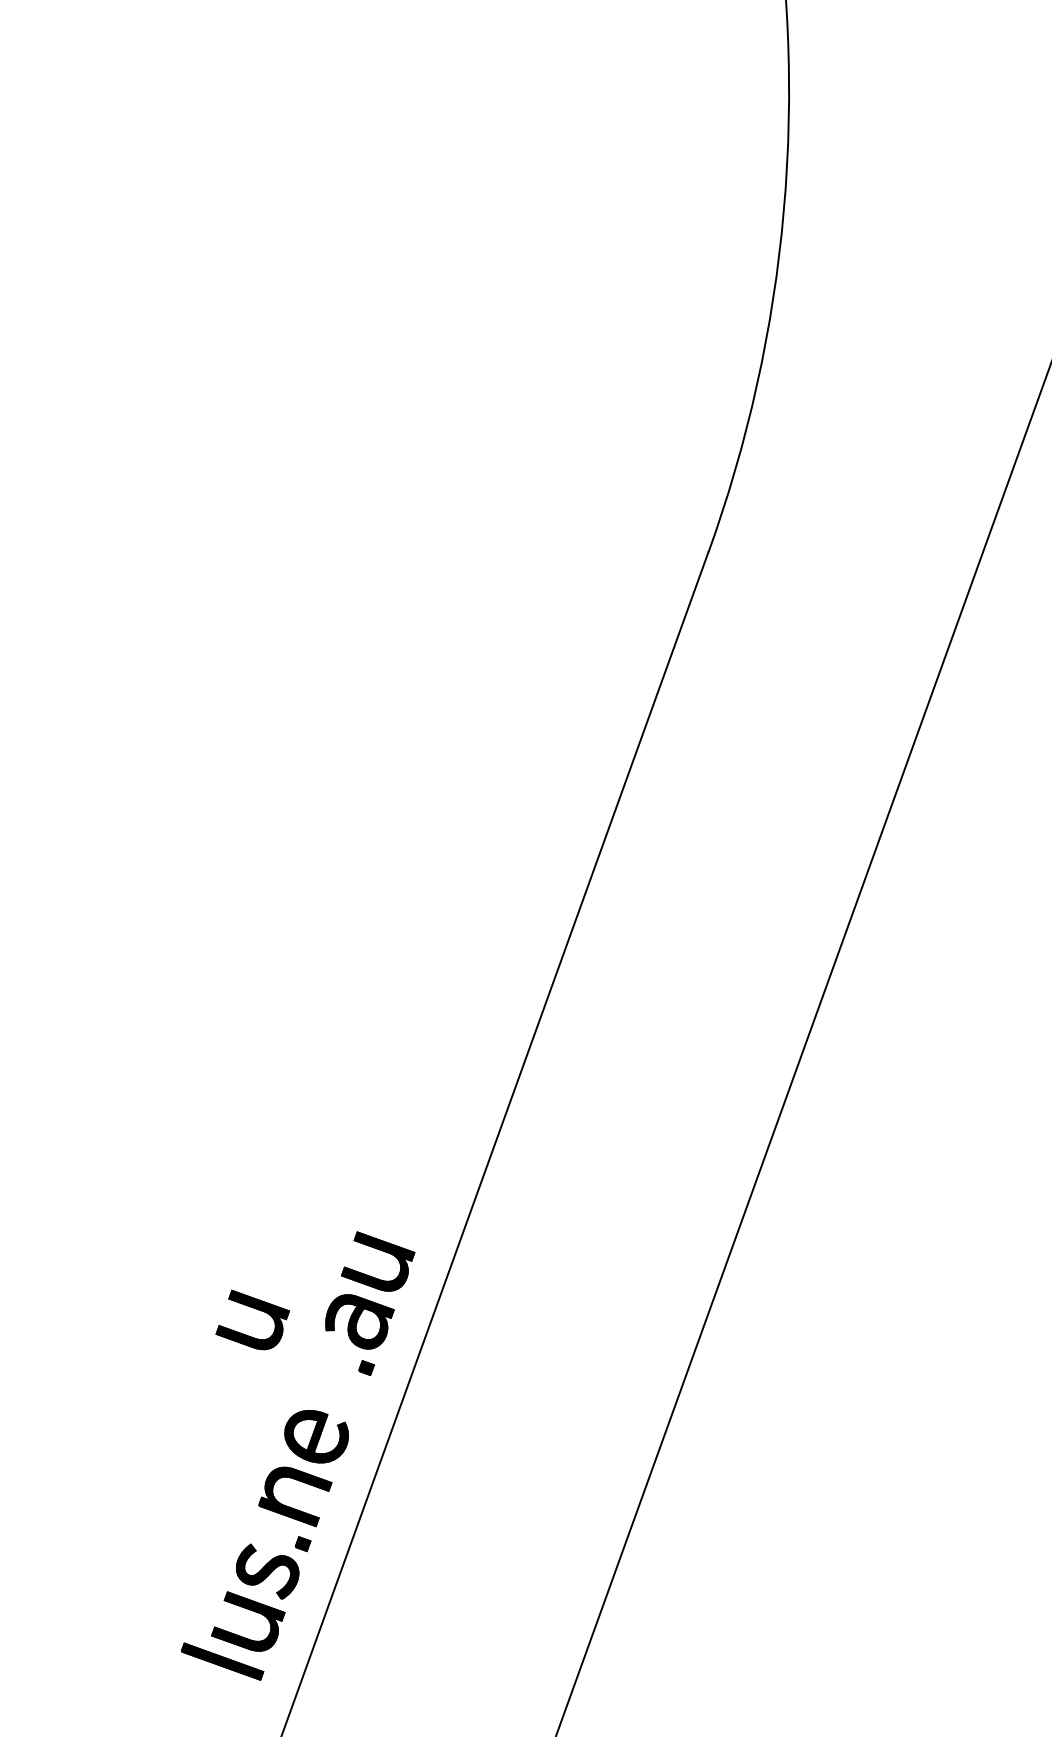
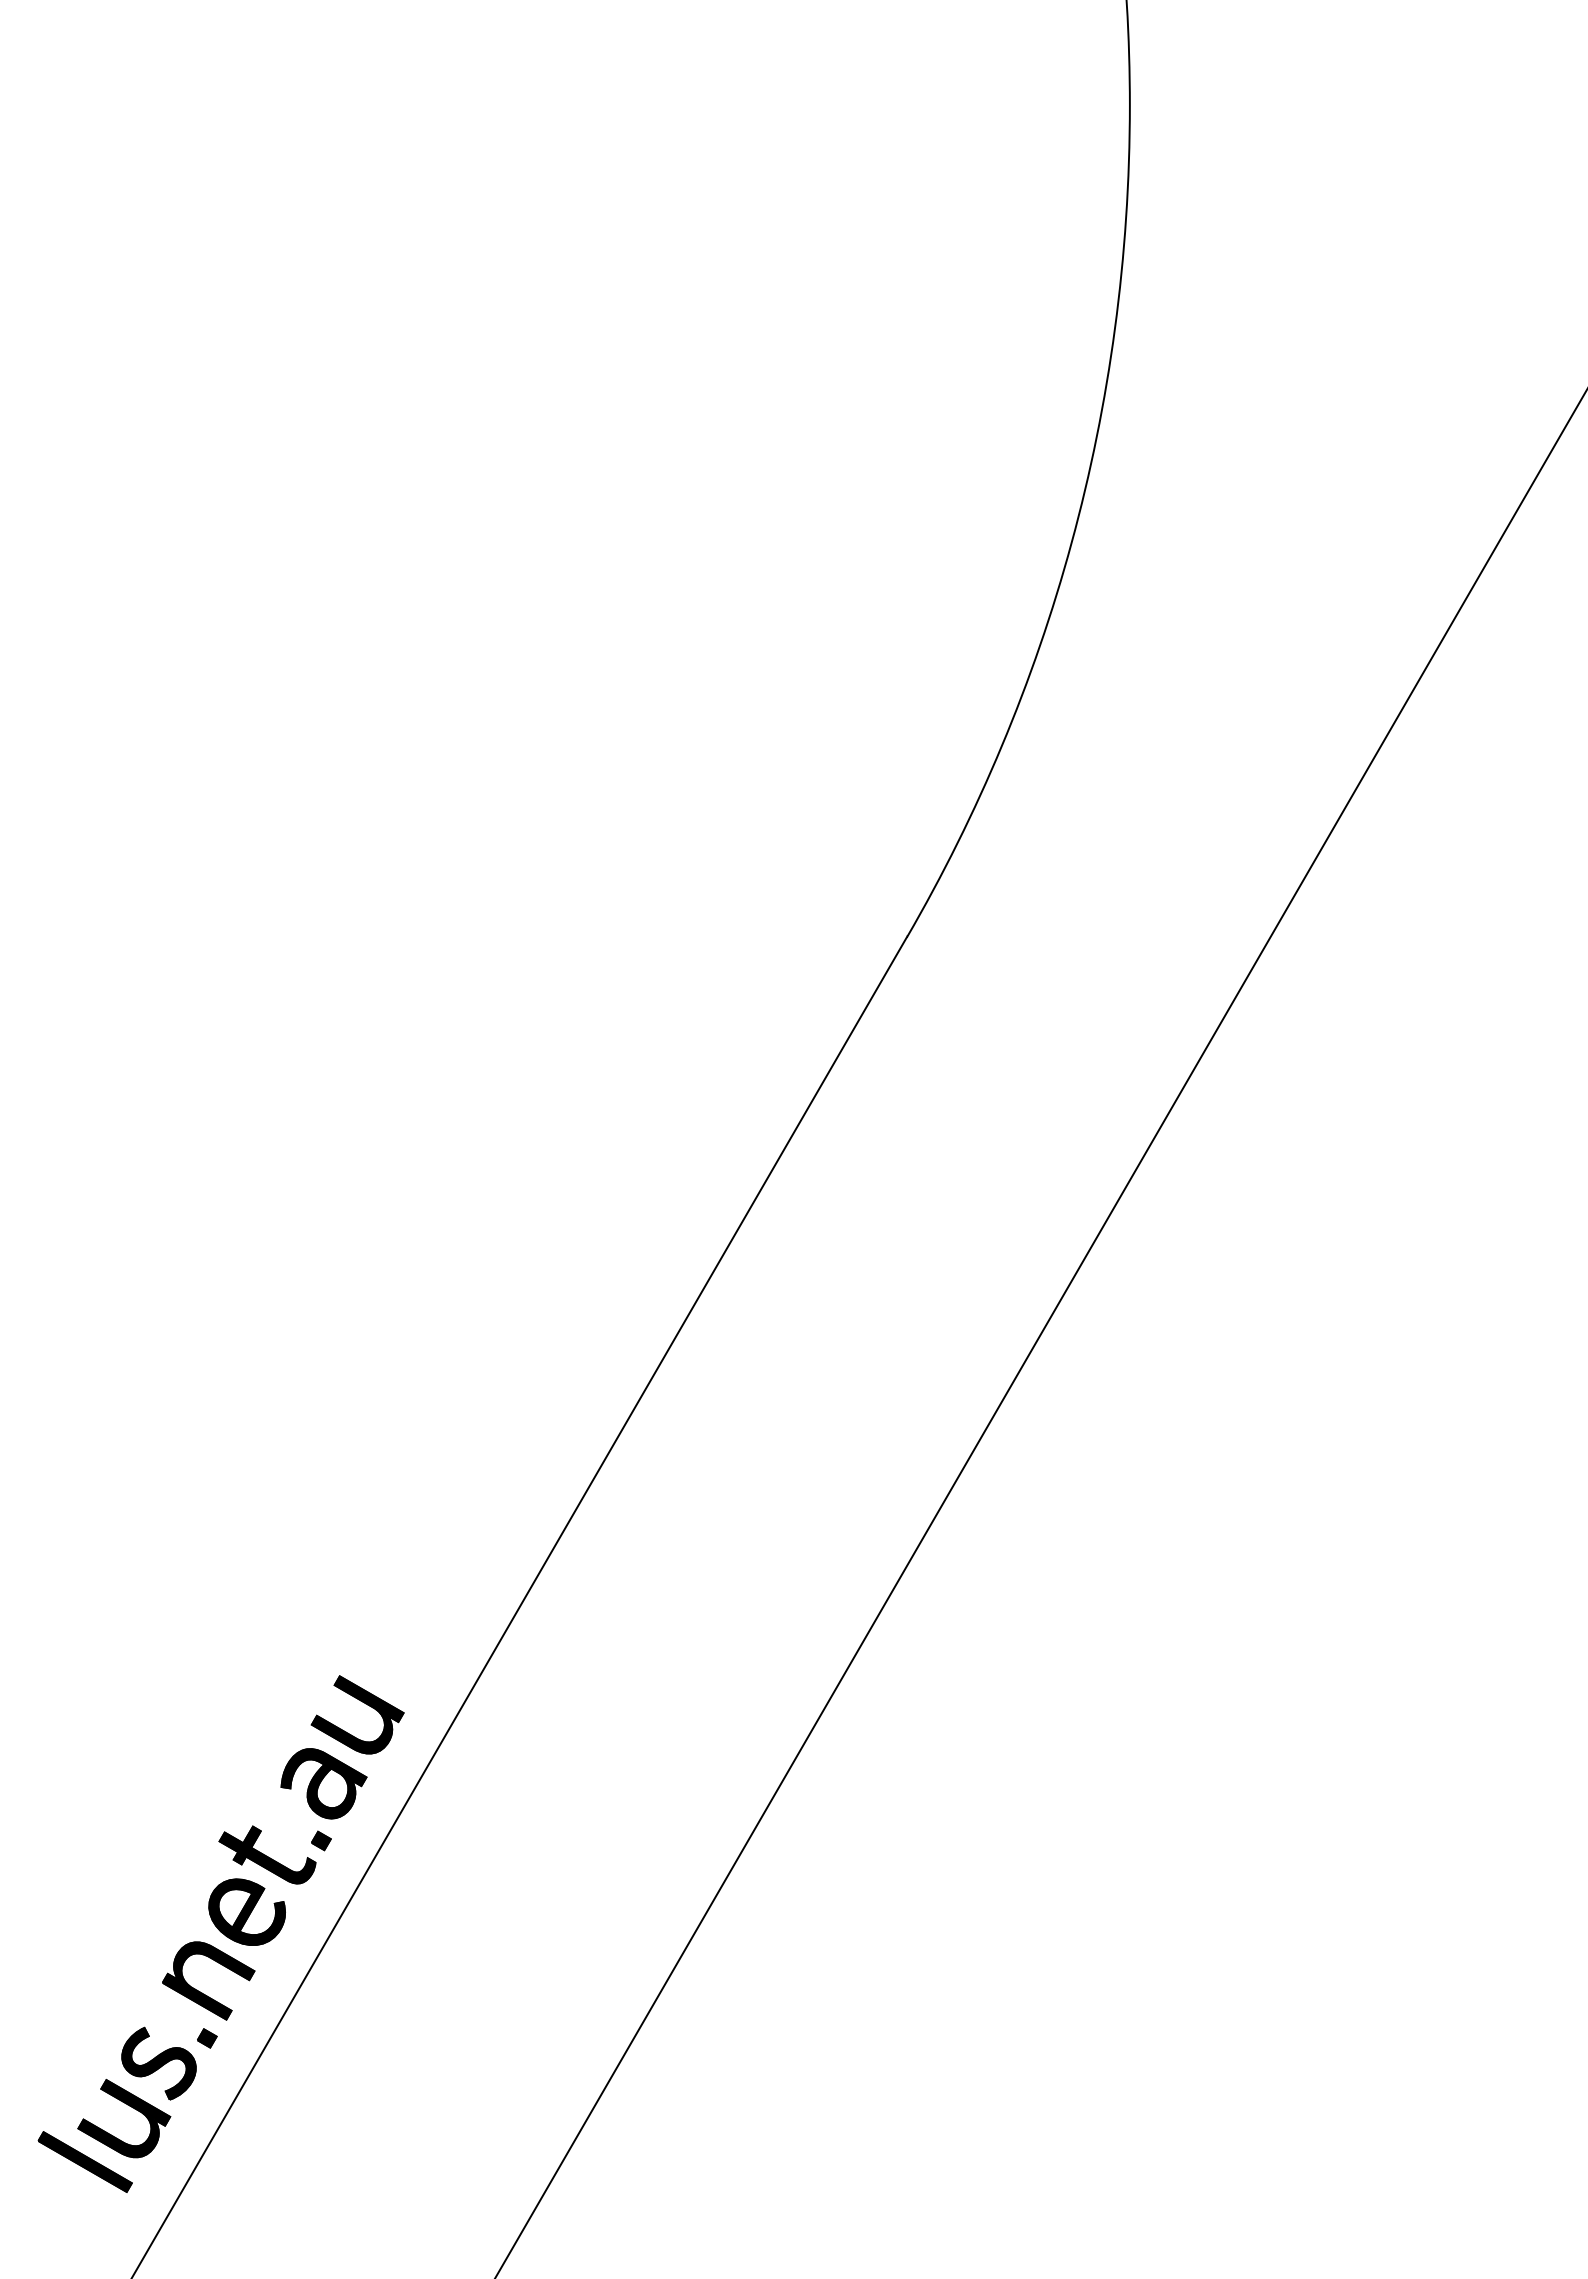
part: (256, 1309) -> (202, 1747), removed
part: (325, 1386) -> (267, 1854), added

